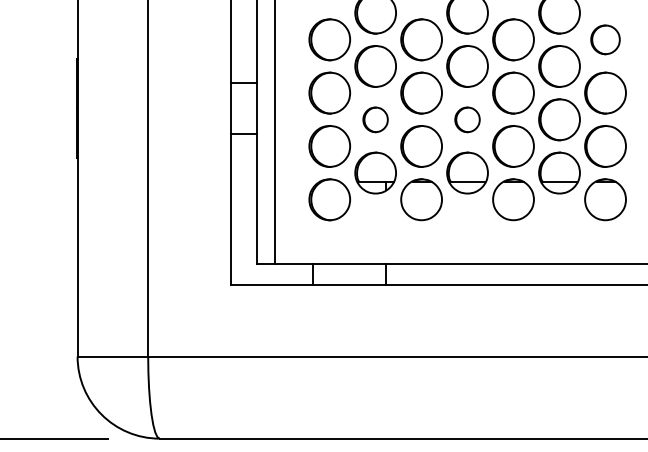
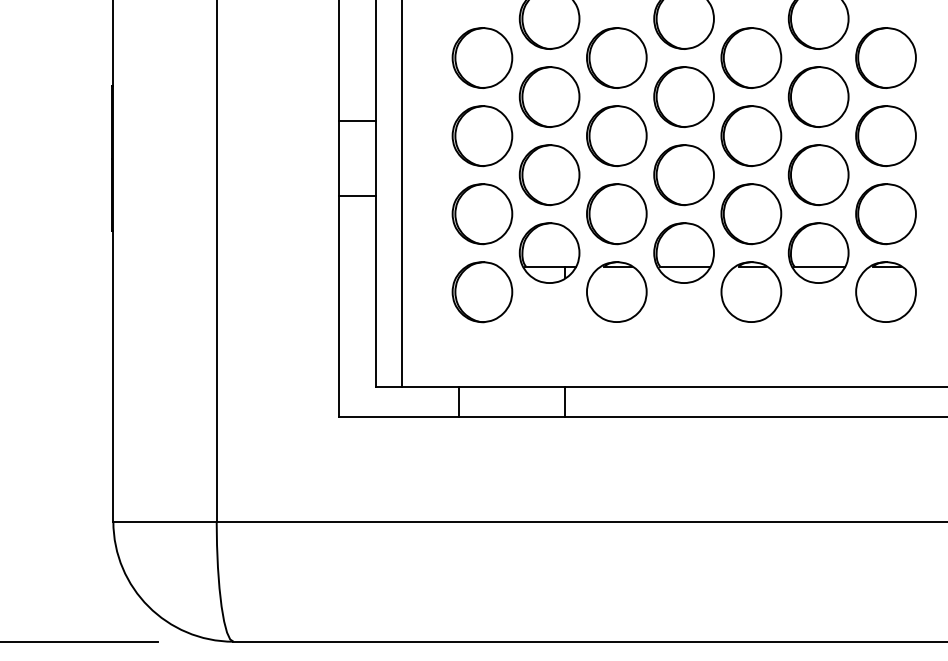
part: (605, 39) -> (885, 57), size x1.43
part: (375, 119) -> (549, 174), size x1.67
part: (467, 119) -> (684, 174), size x1.67

